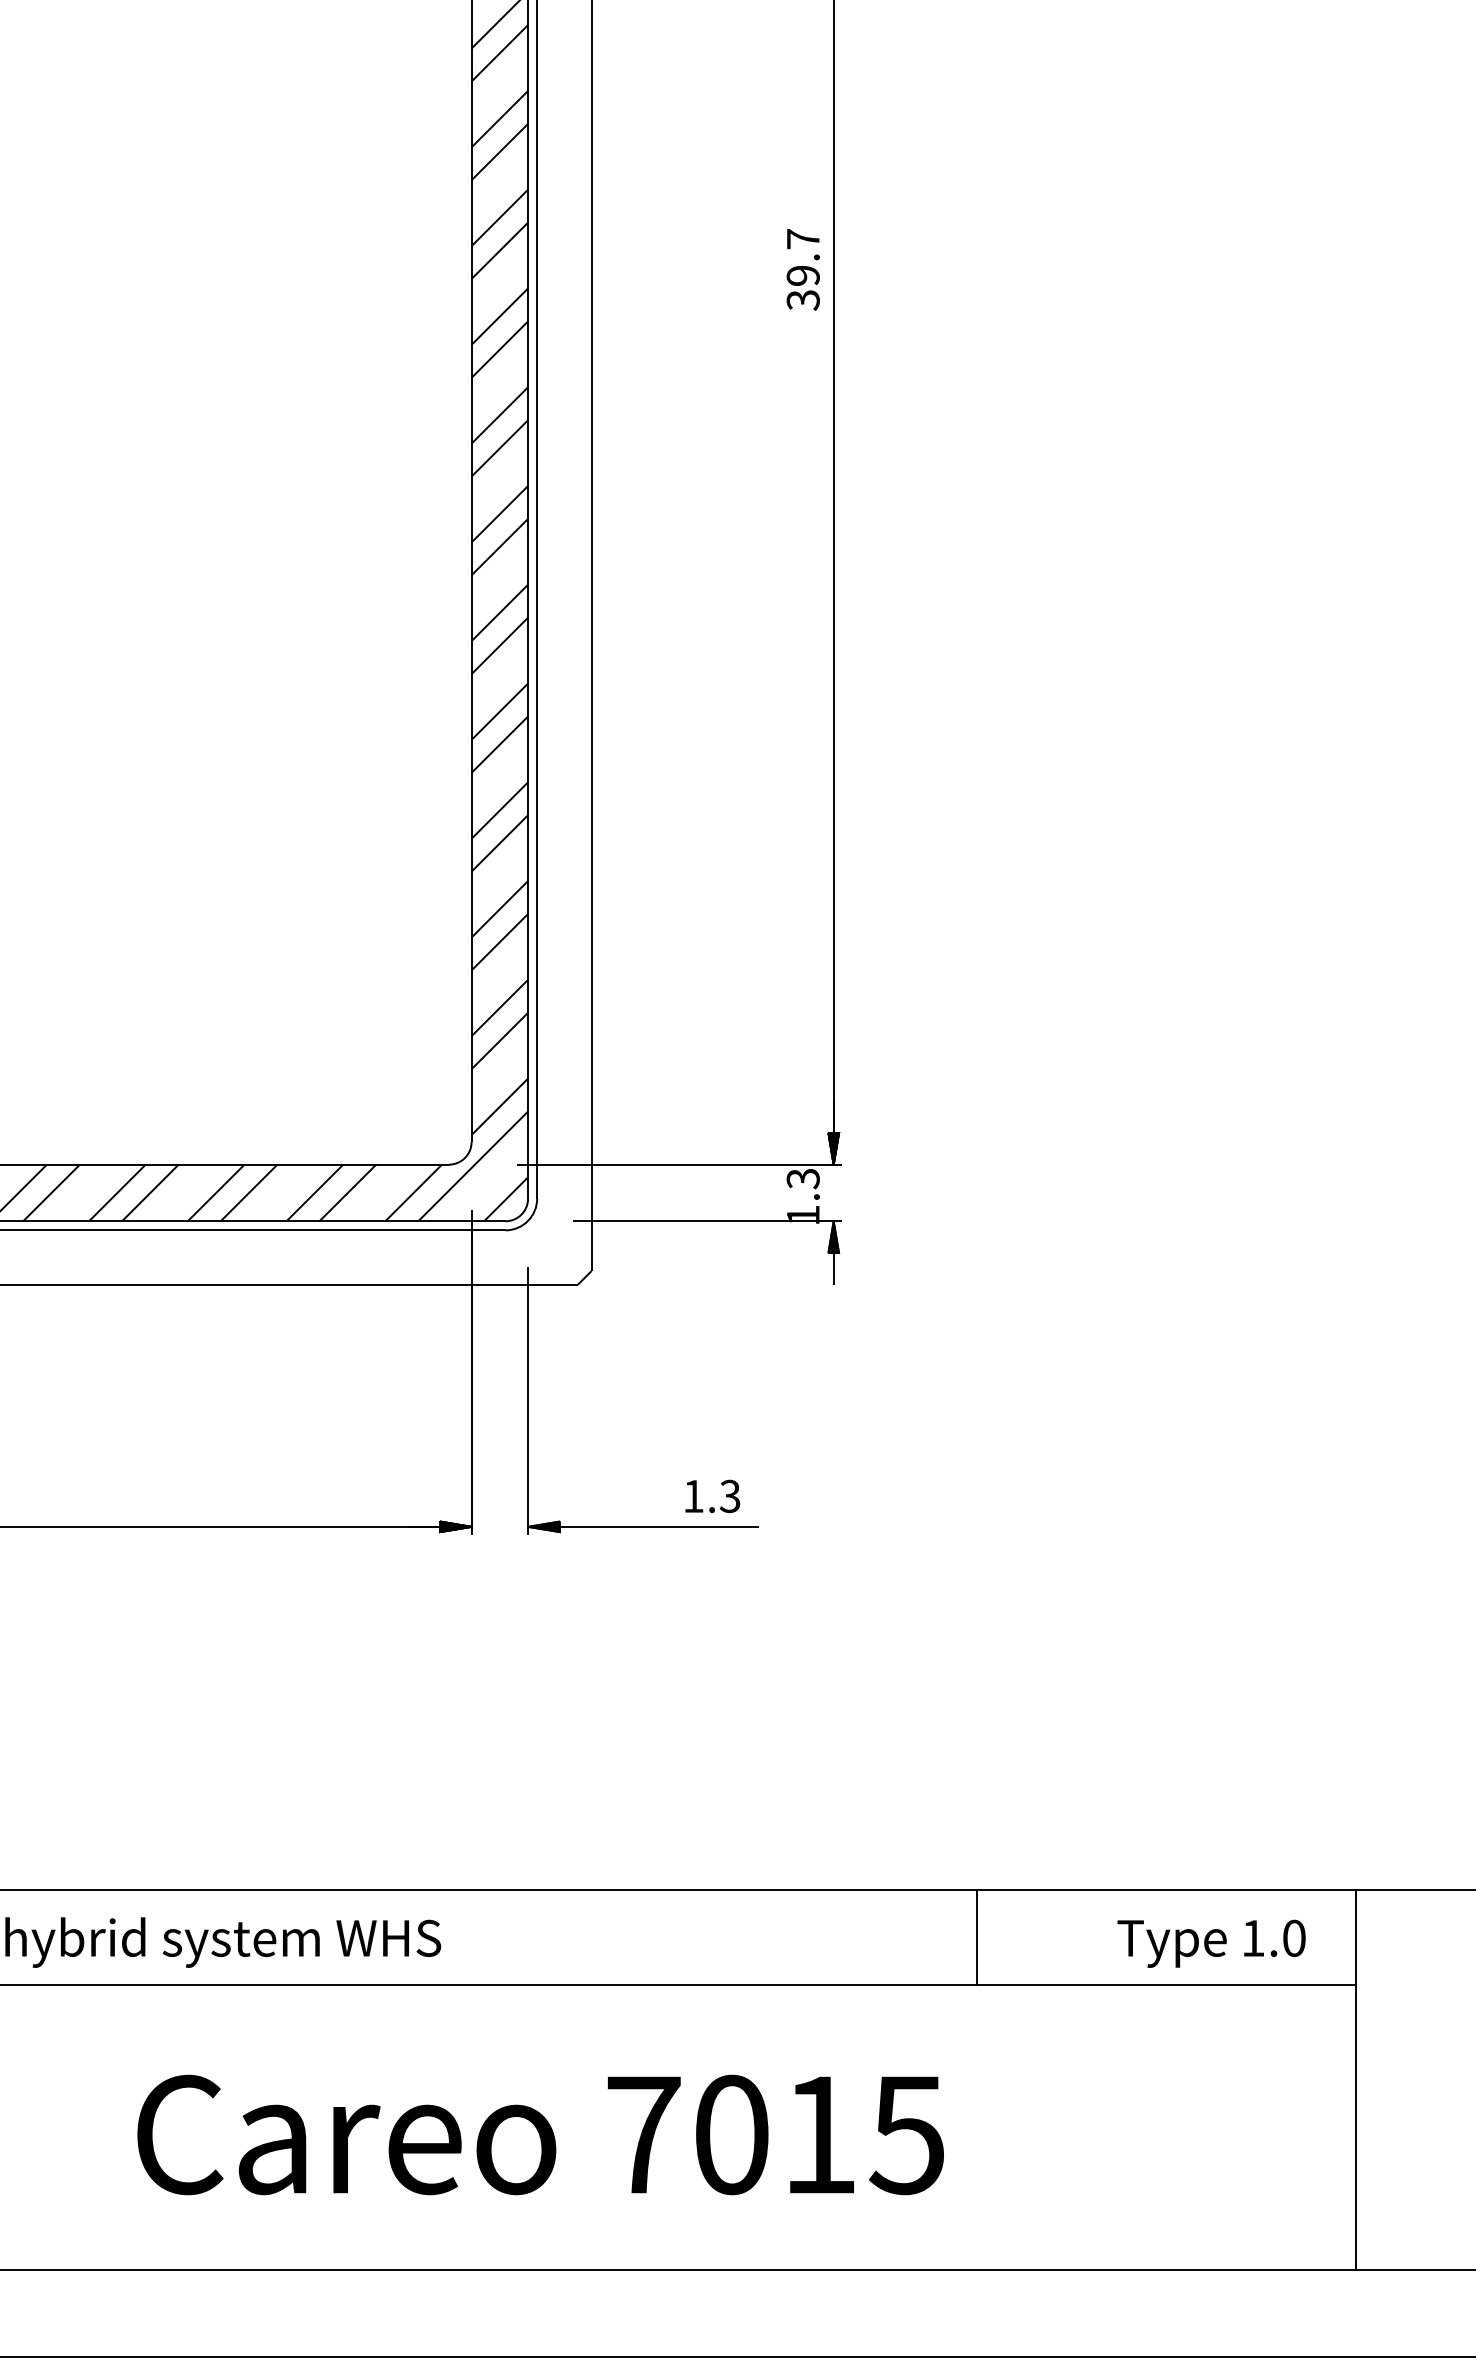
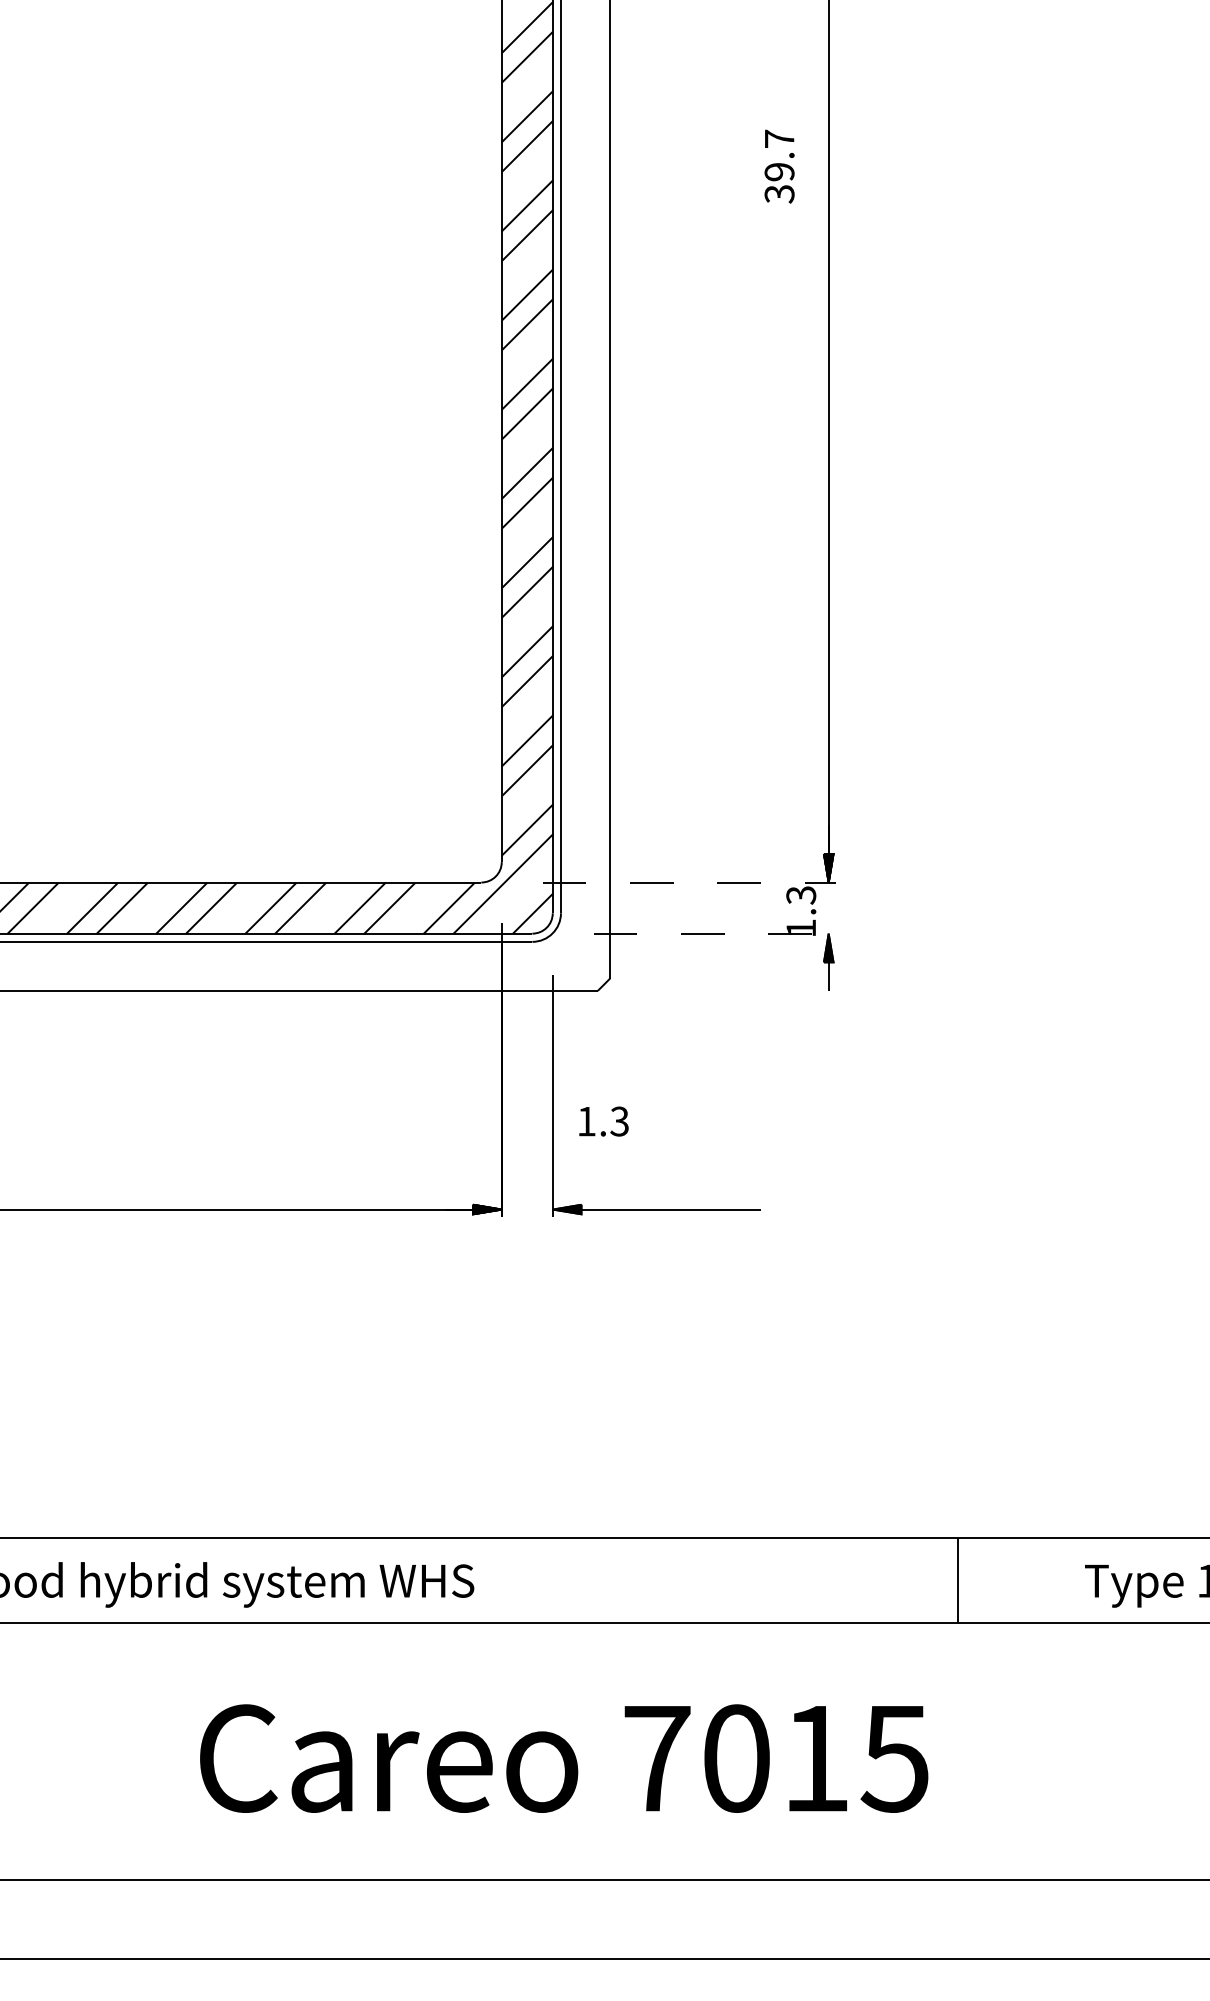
text: (802, 269) -> (778, 166), moved
line: (679, 1164) -> (689, 882), solid -> dashed
line: (708, 1221) -> (715, 933), solid -> dashed
text: (712, 1496) -> (603, 1121), moved

